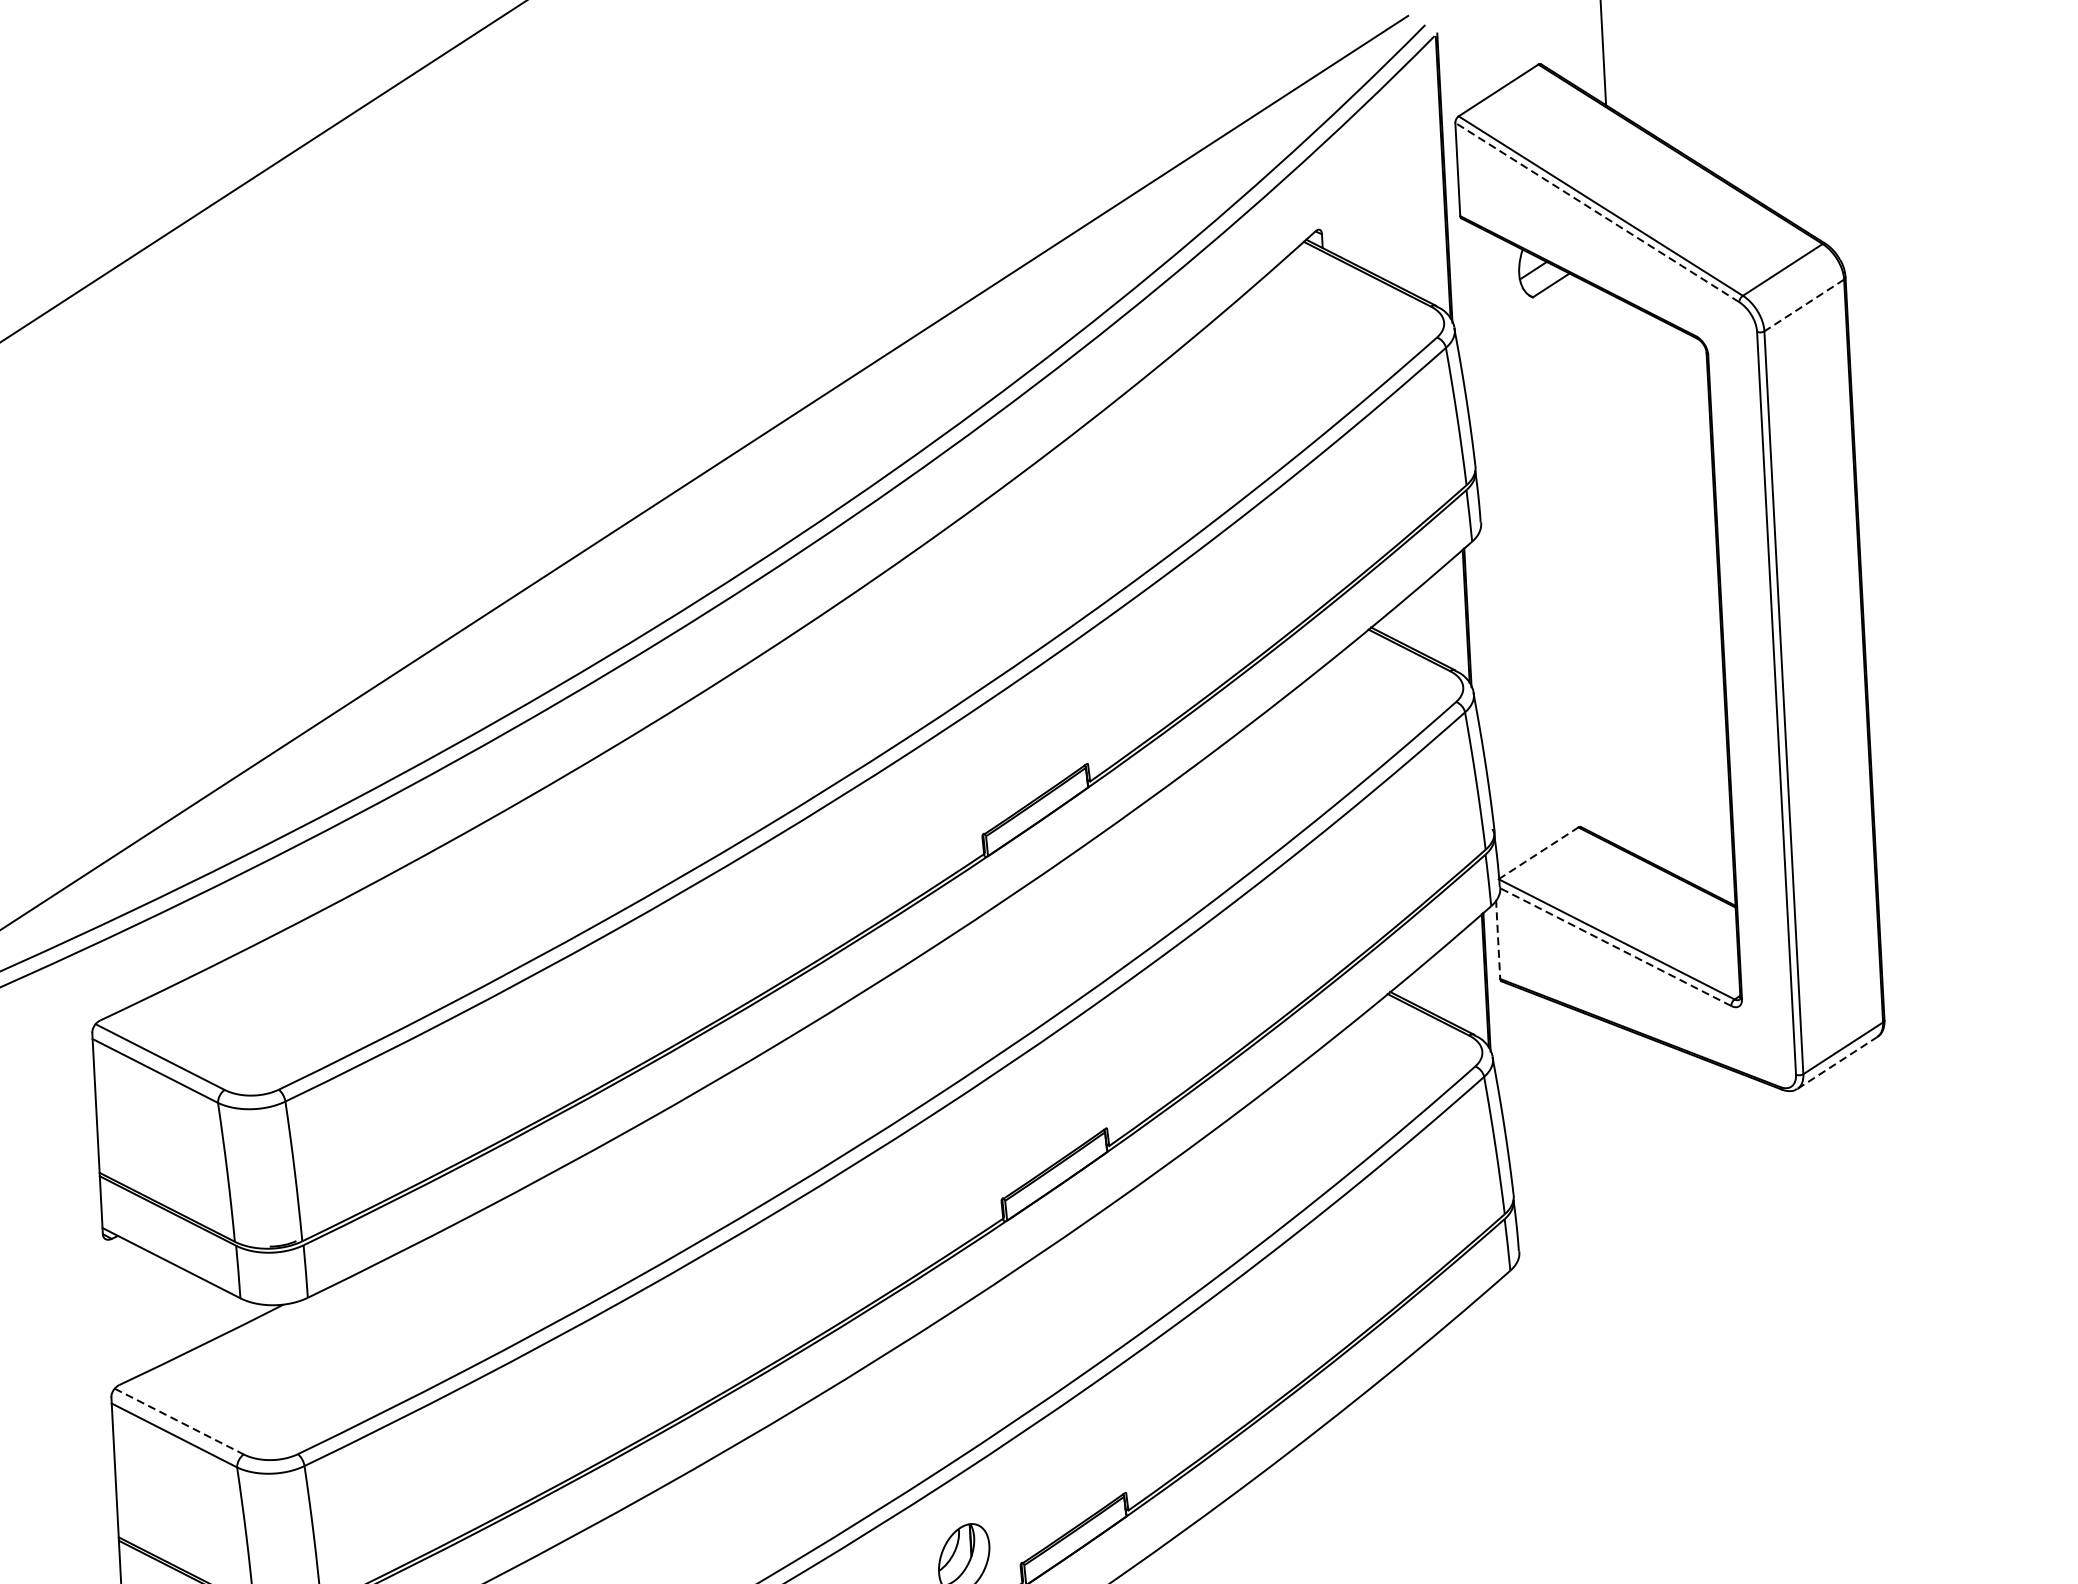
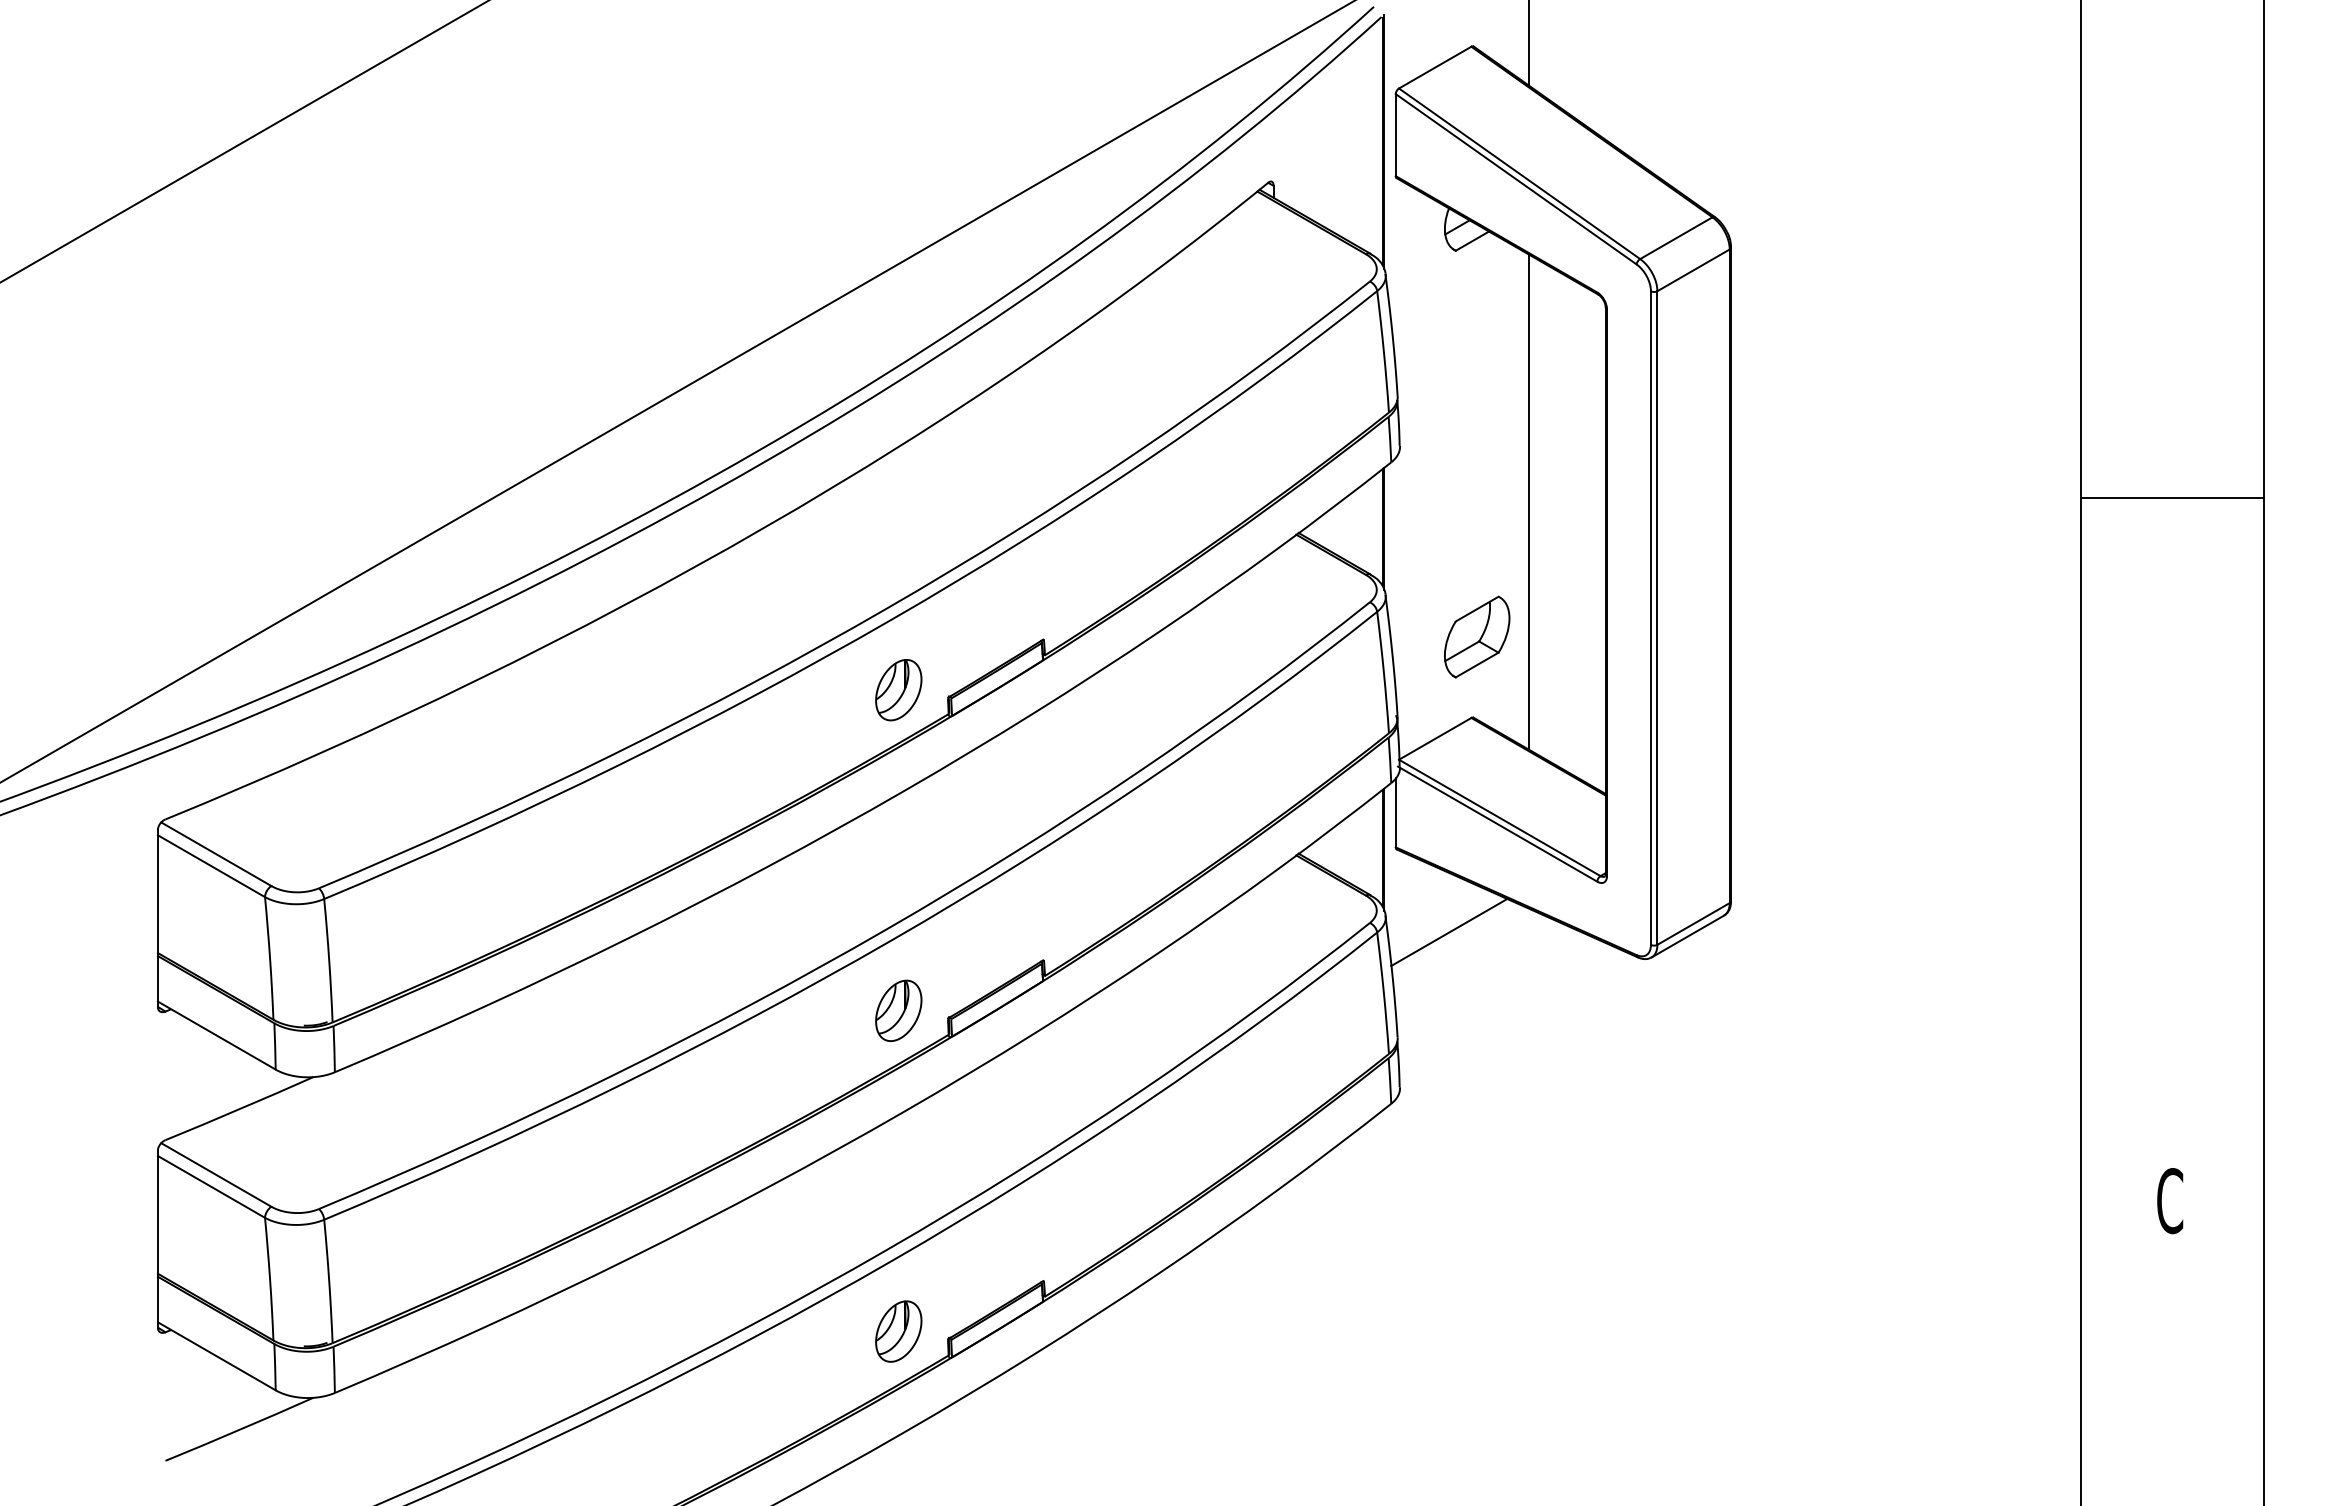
line: (1596, 211) -> (1515, 178), dashed -> solid
line: (1804, 305) -> (1693, 270), dashed -> solid
line: (1630, 577) -> (1528, 501), added
part: (1580, 734) -> (1477, 636), added
part: (925, 830) -> (898, 690), added
line: (1538, 852) -> (1435, 738), dashed -> solid
line: (1497, 939) -> (1395, 812), dashed -> solid
line: (1614, 945) -> (1497, 823), dashed -> solid
line: (1837, 1062) -> (1687, 936), dashed -> solid
line: (1566, 1071) -> (1449, 931), added
part: (944, 1194) -> (898, 1010), added
line: (179, 1421) -> (216, 1174), dashed -> solid

